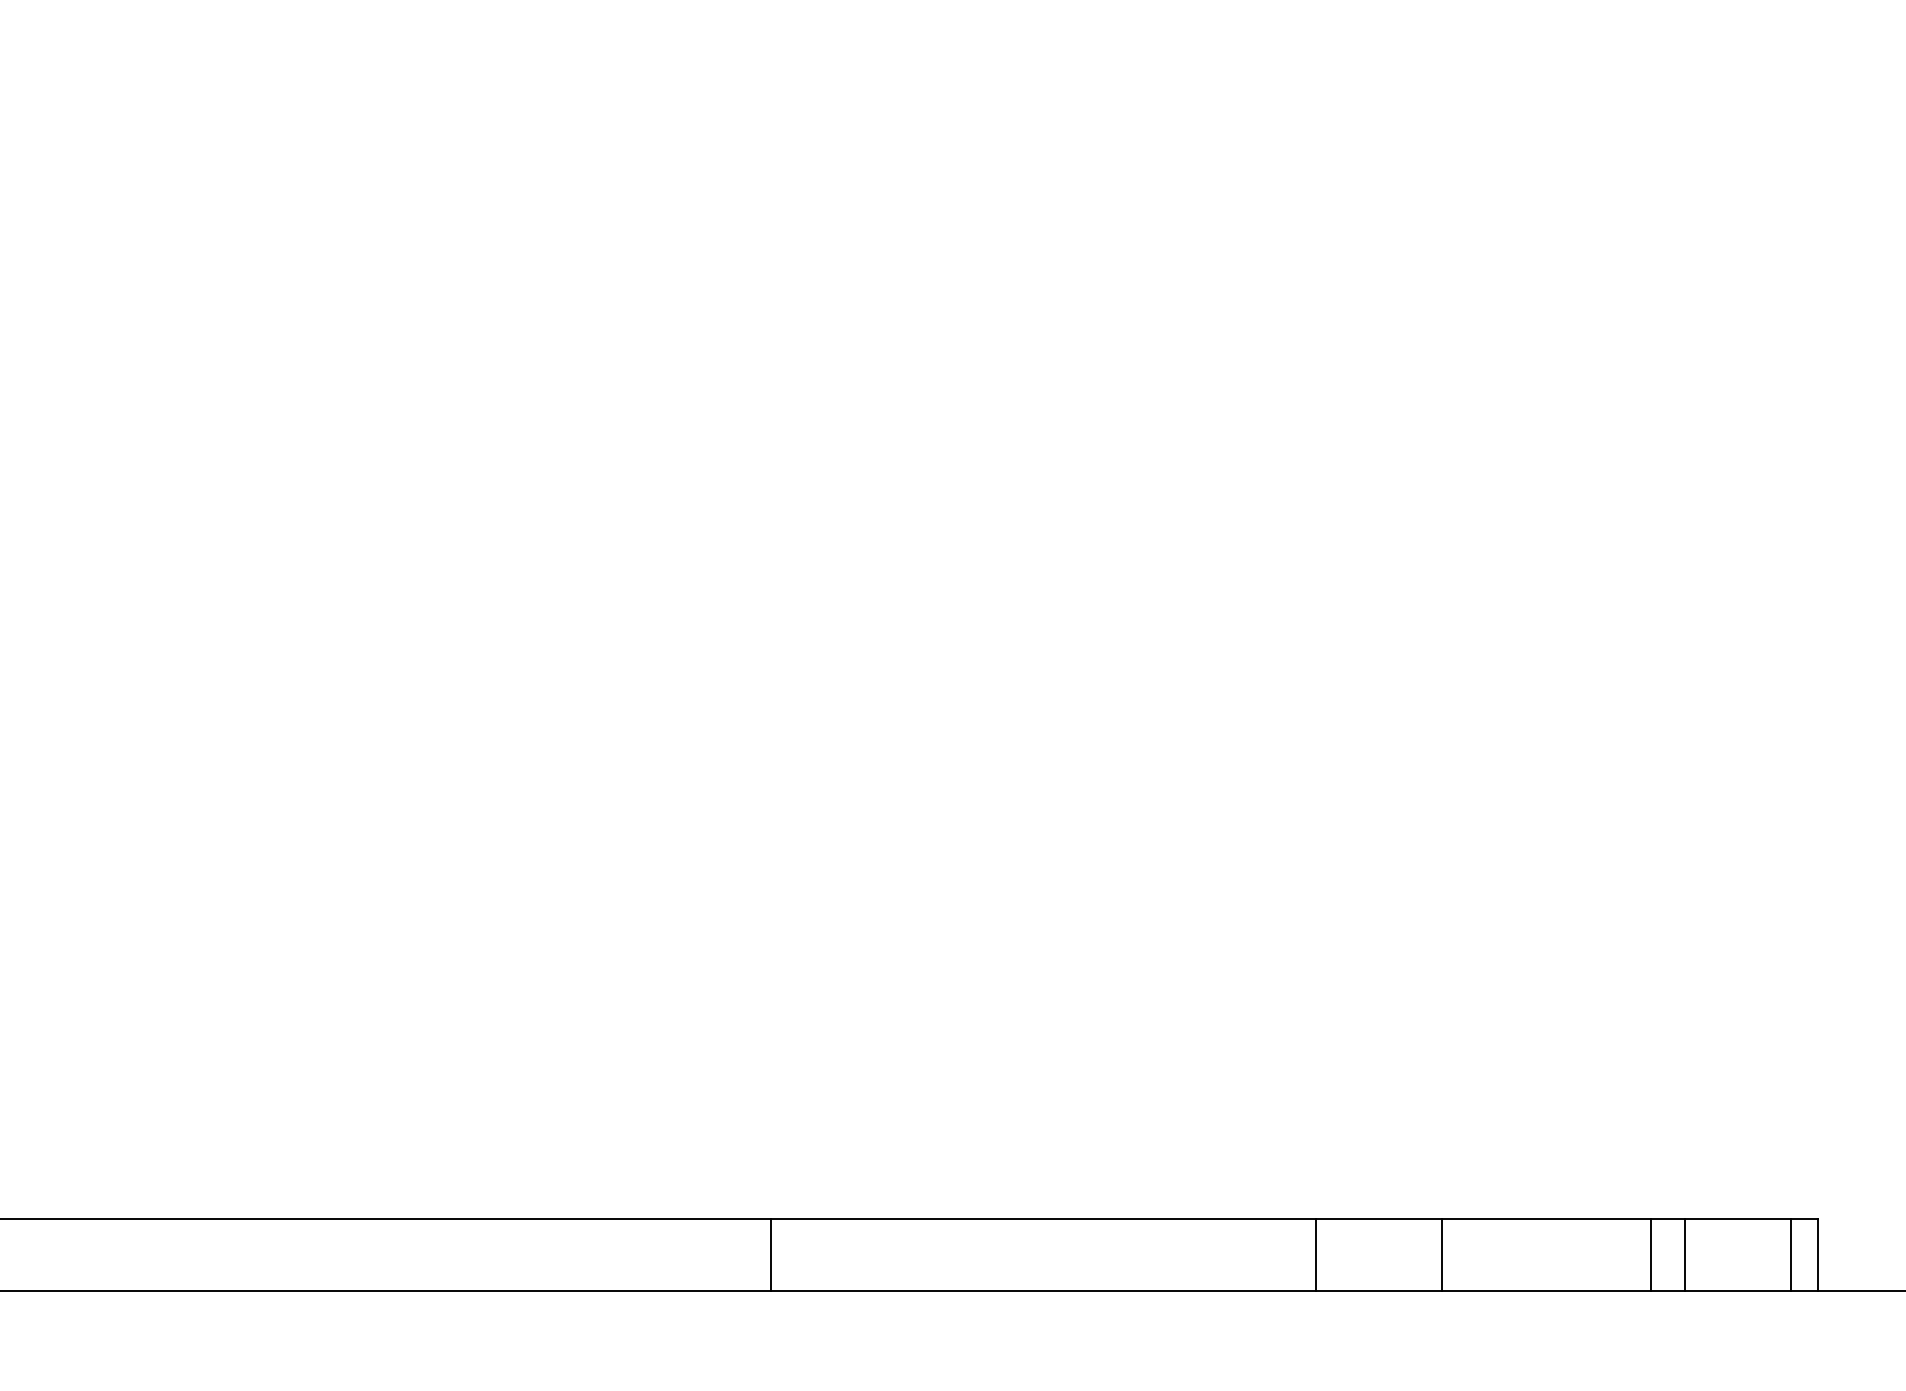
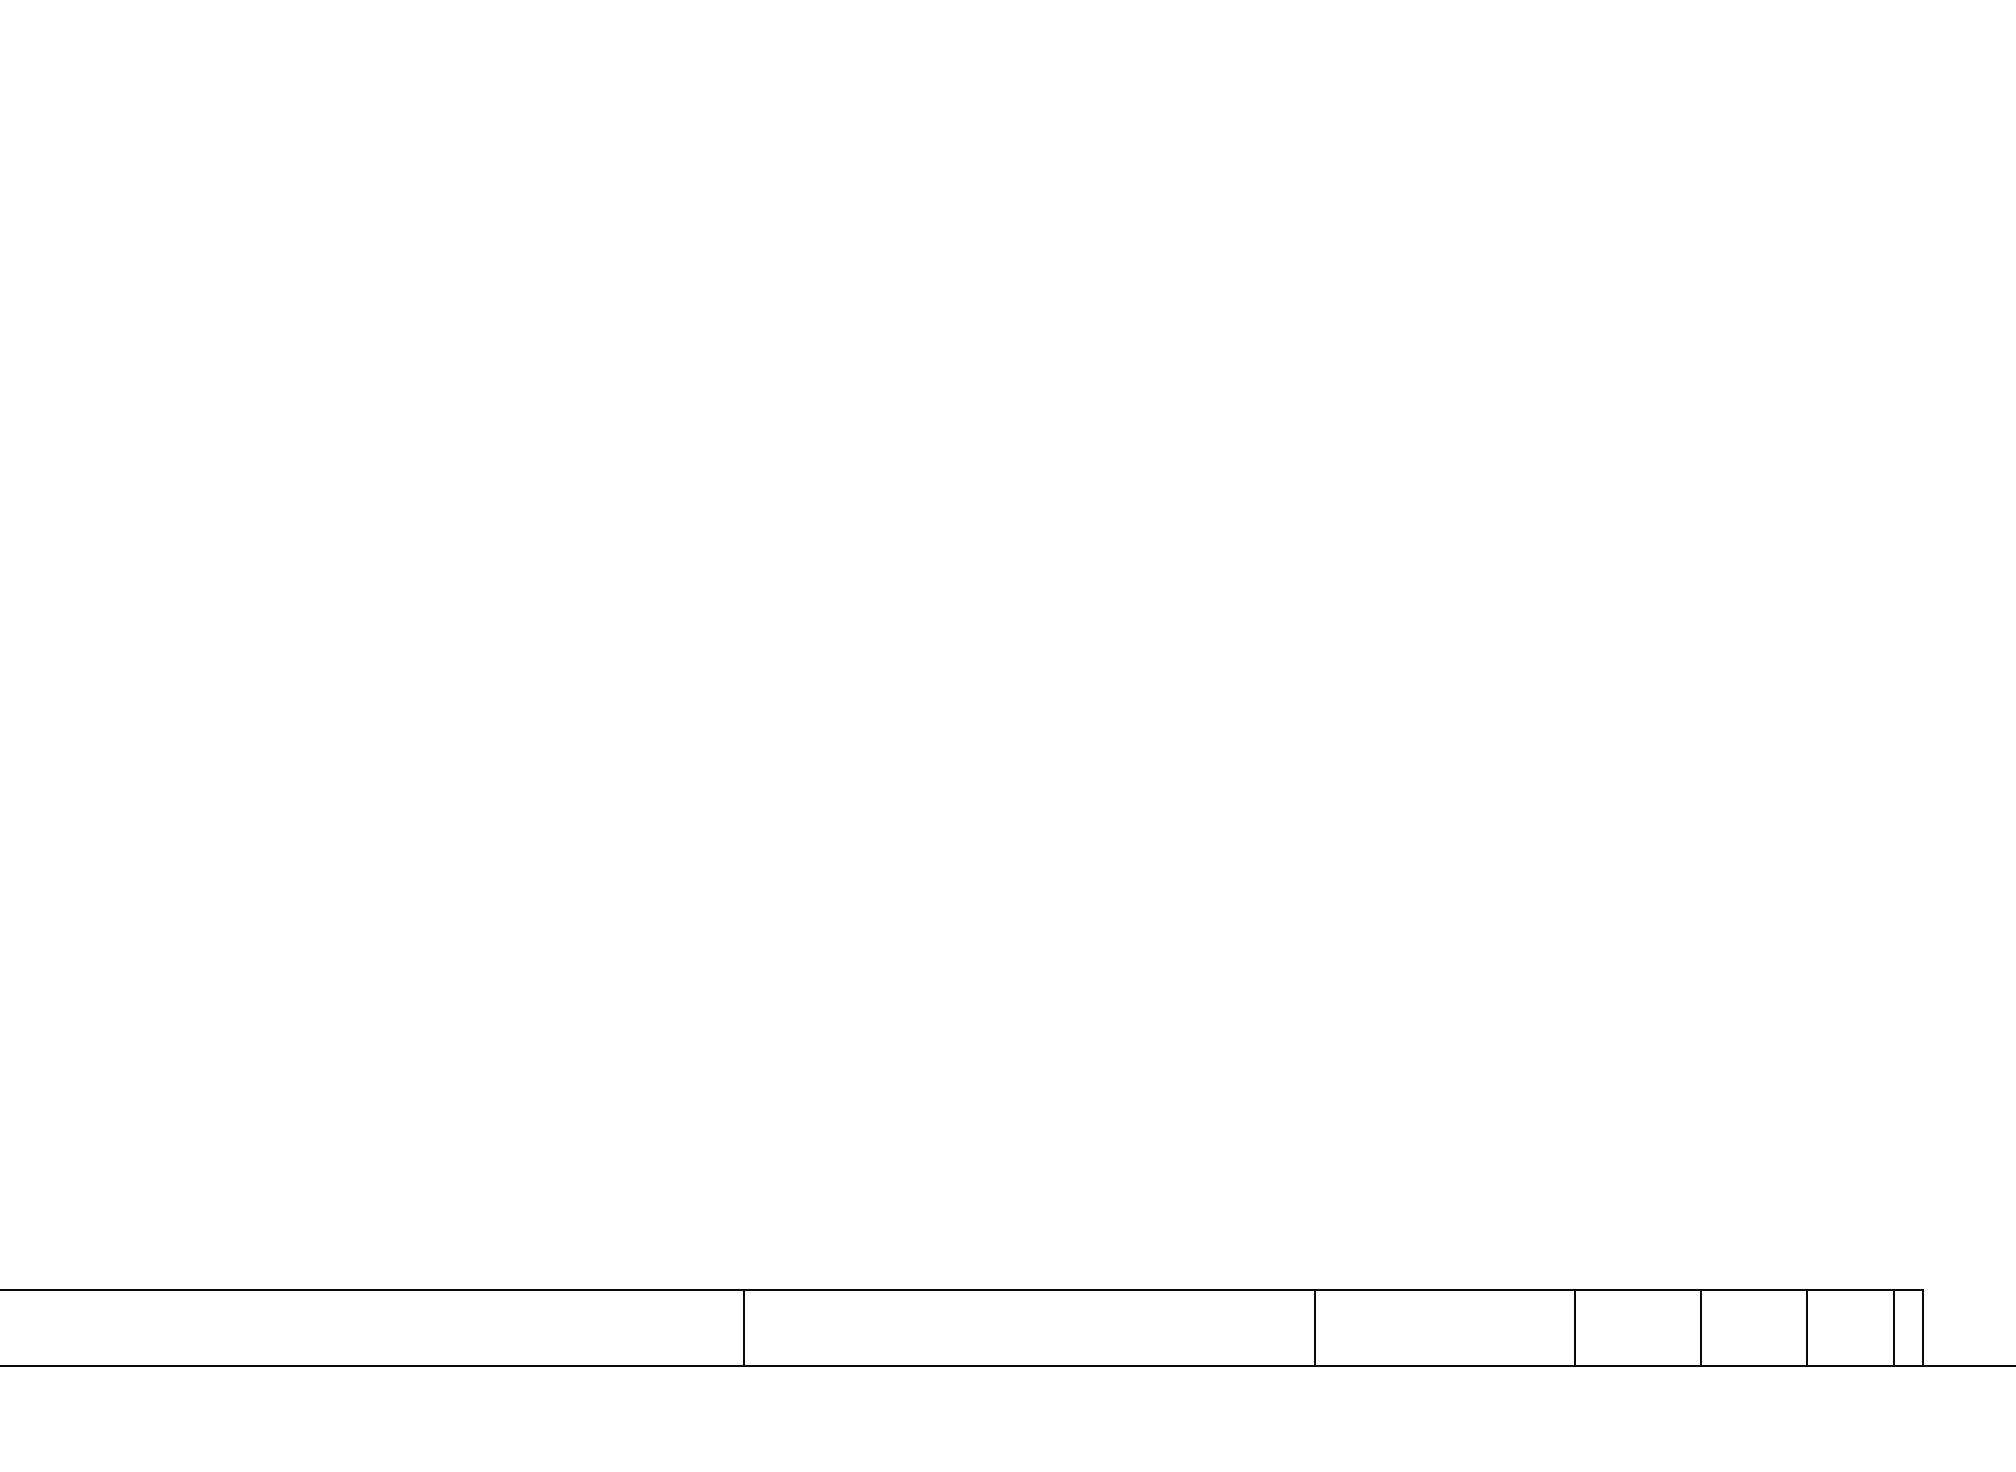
line: (771, 1254) -> (743, 1327), moved
line: (1316, 1254) -> (1315, 1327), moved
line: (1442, 1254) -> (1575, 1327), moved
line: (1651, 1254) -> (1807, 1327), moved
line: (1685, 1254) -> (1700, 1327), moved

